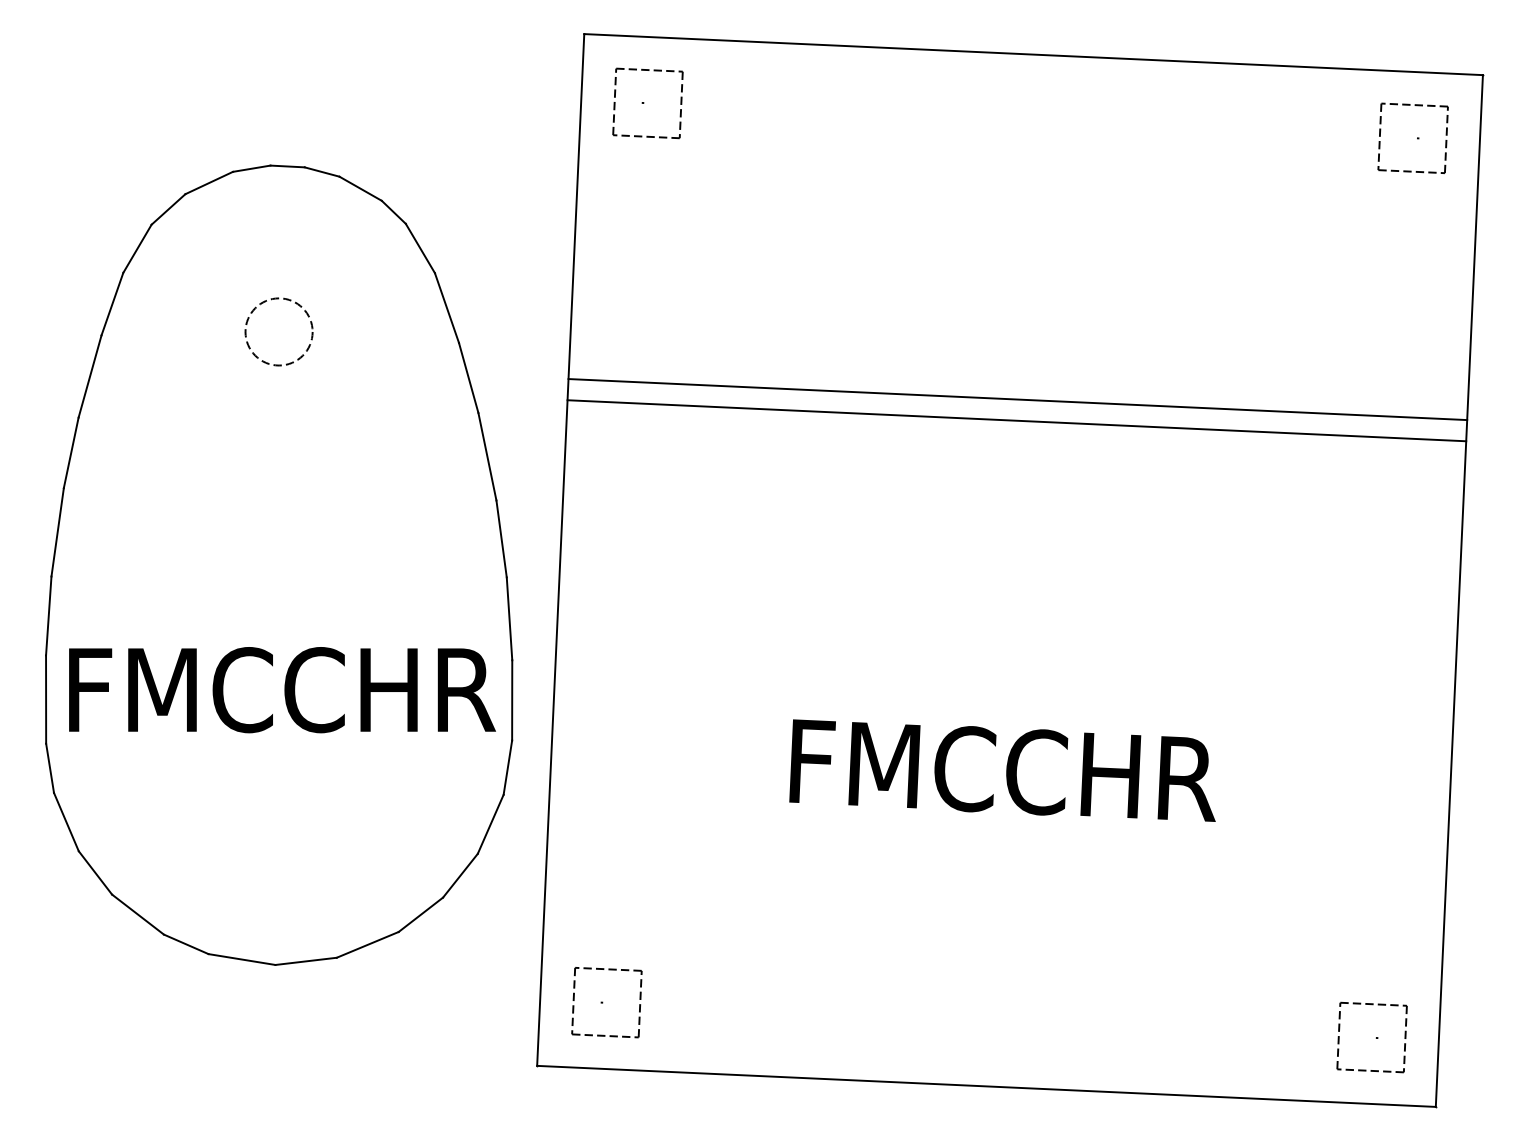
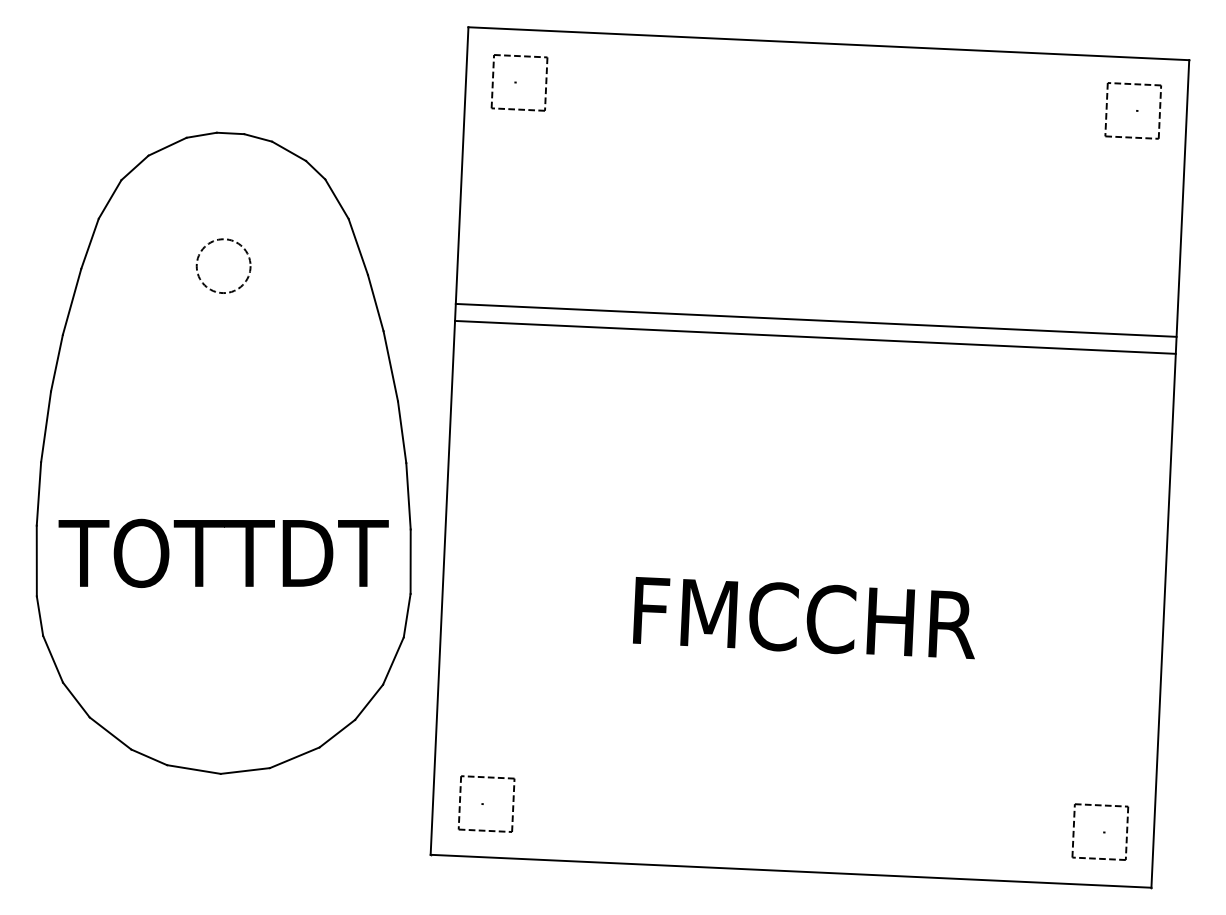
text: (282, 690) -> (226, 553), FMCCHR -> TOTTDT

